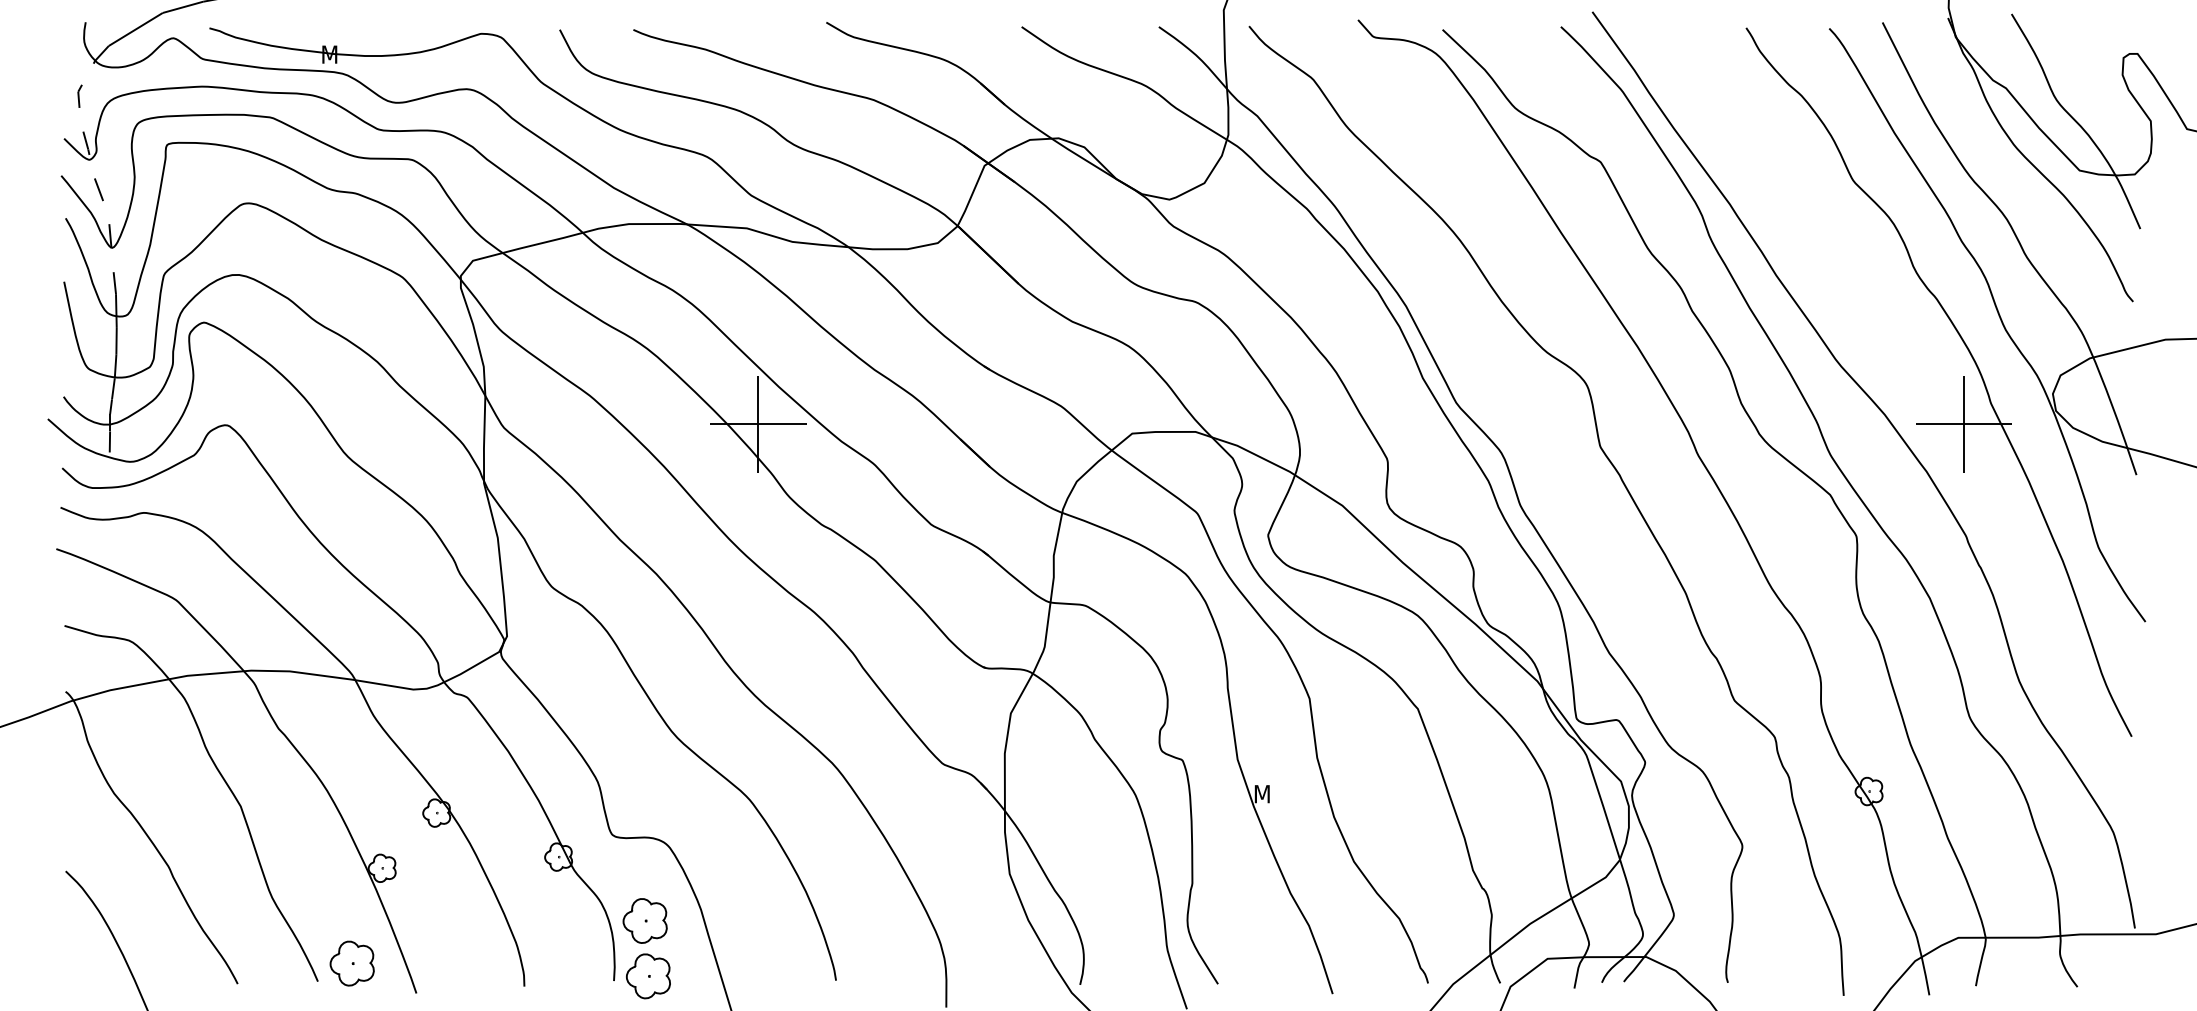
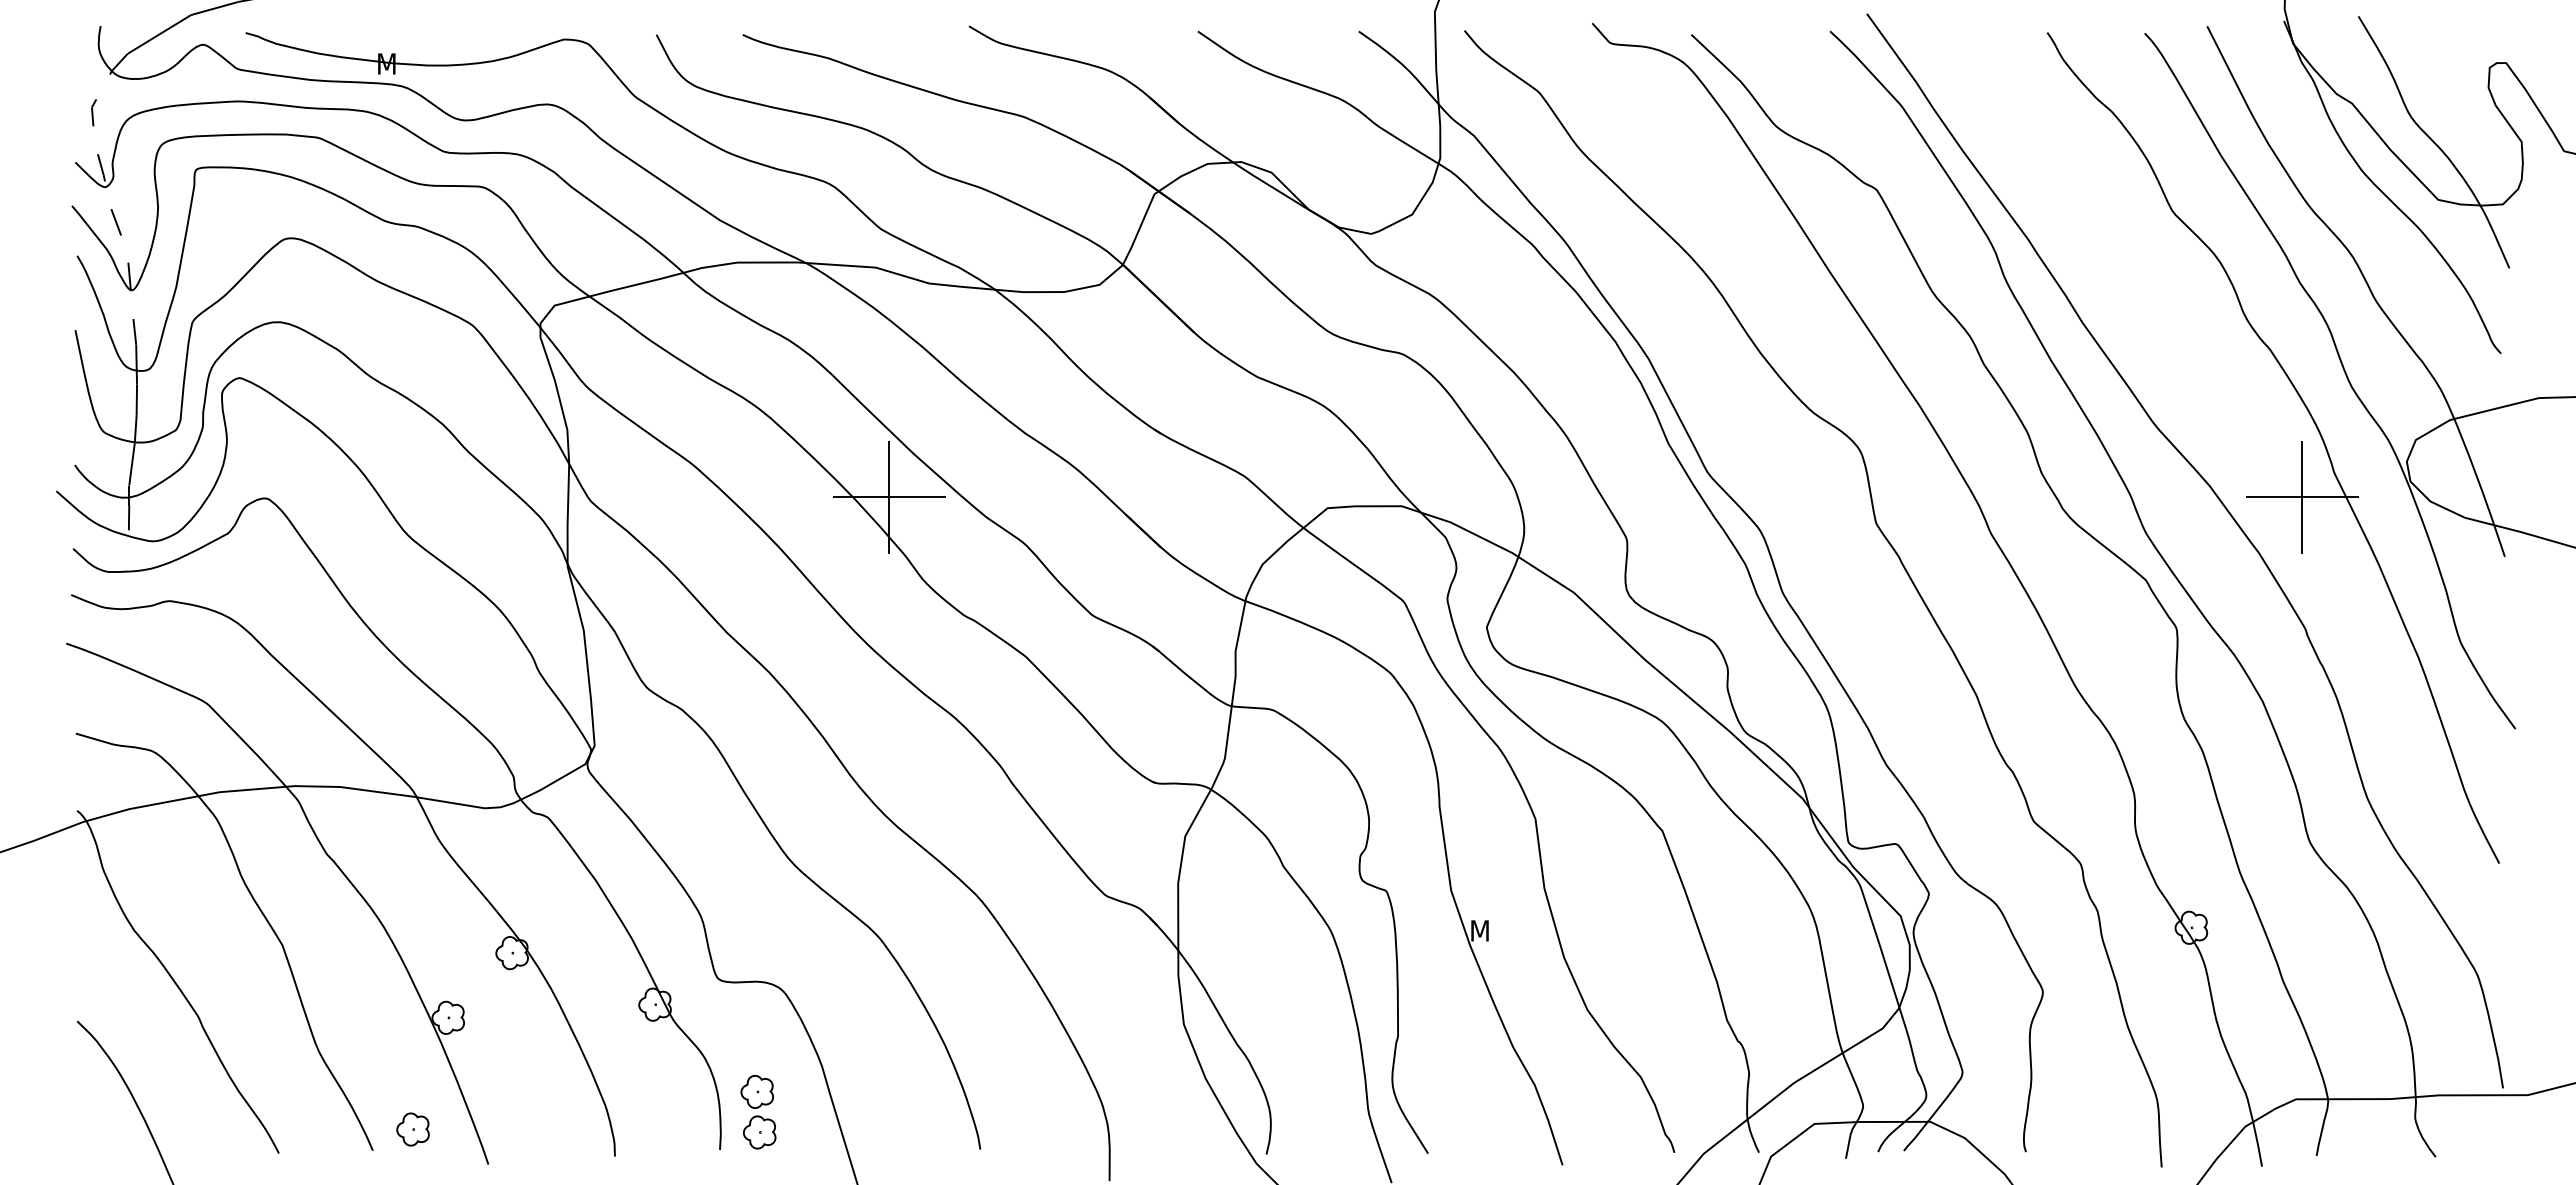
part: (646, 949) -> (758, 1112), size x0.62
part: (351, 963) -> (412, 1129), size x0.62

